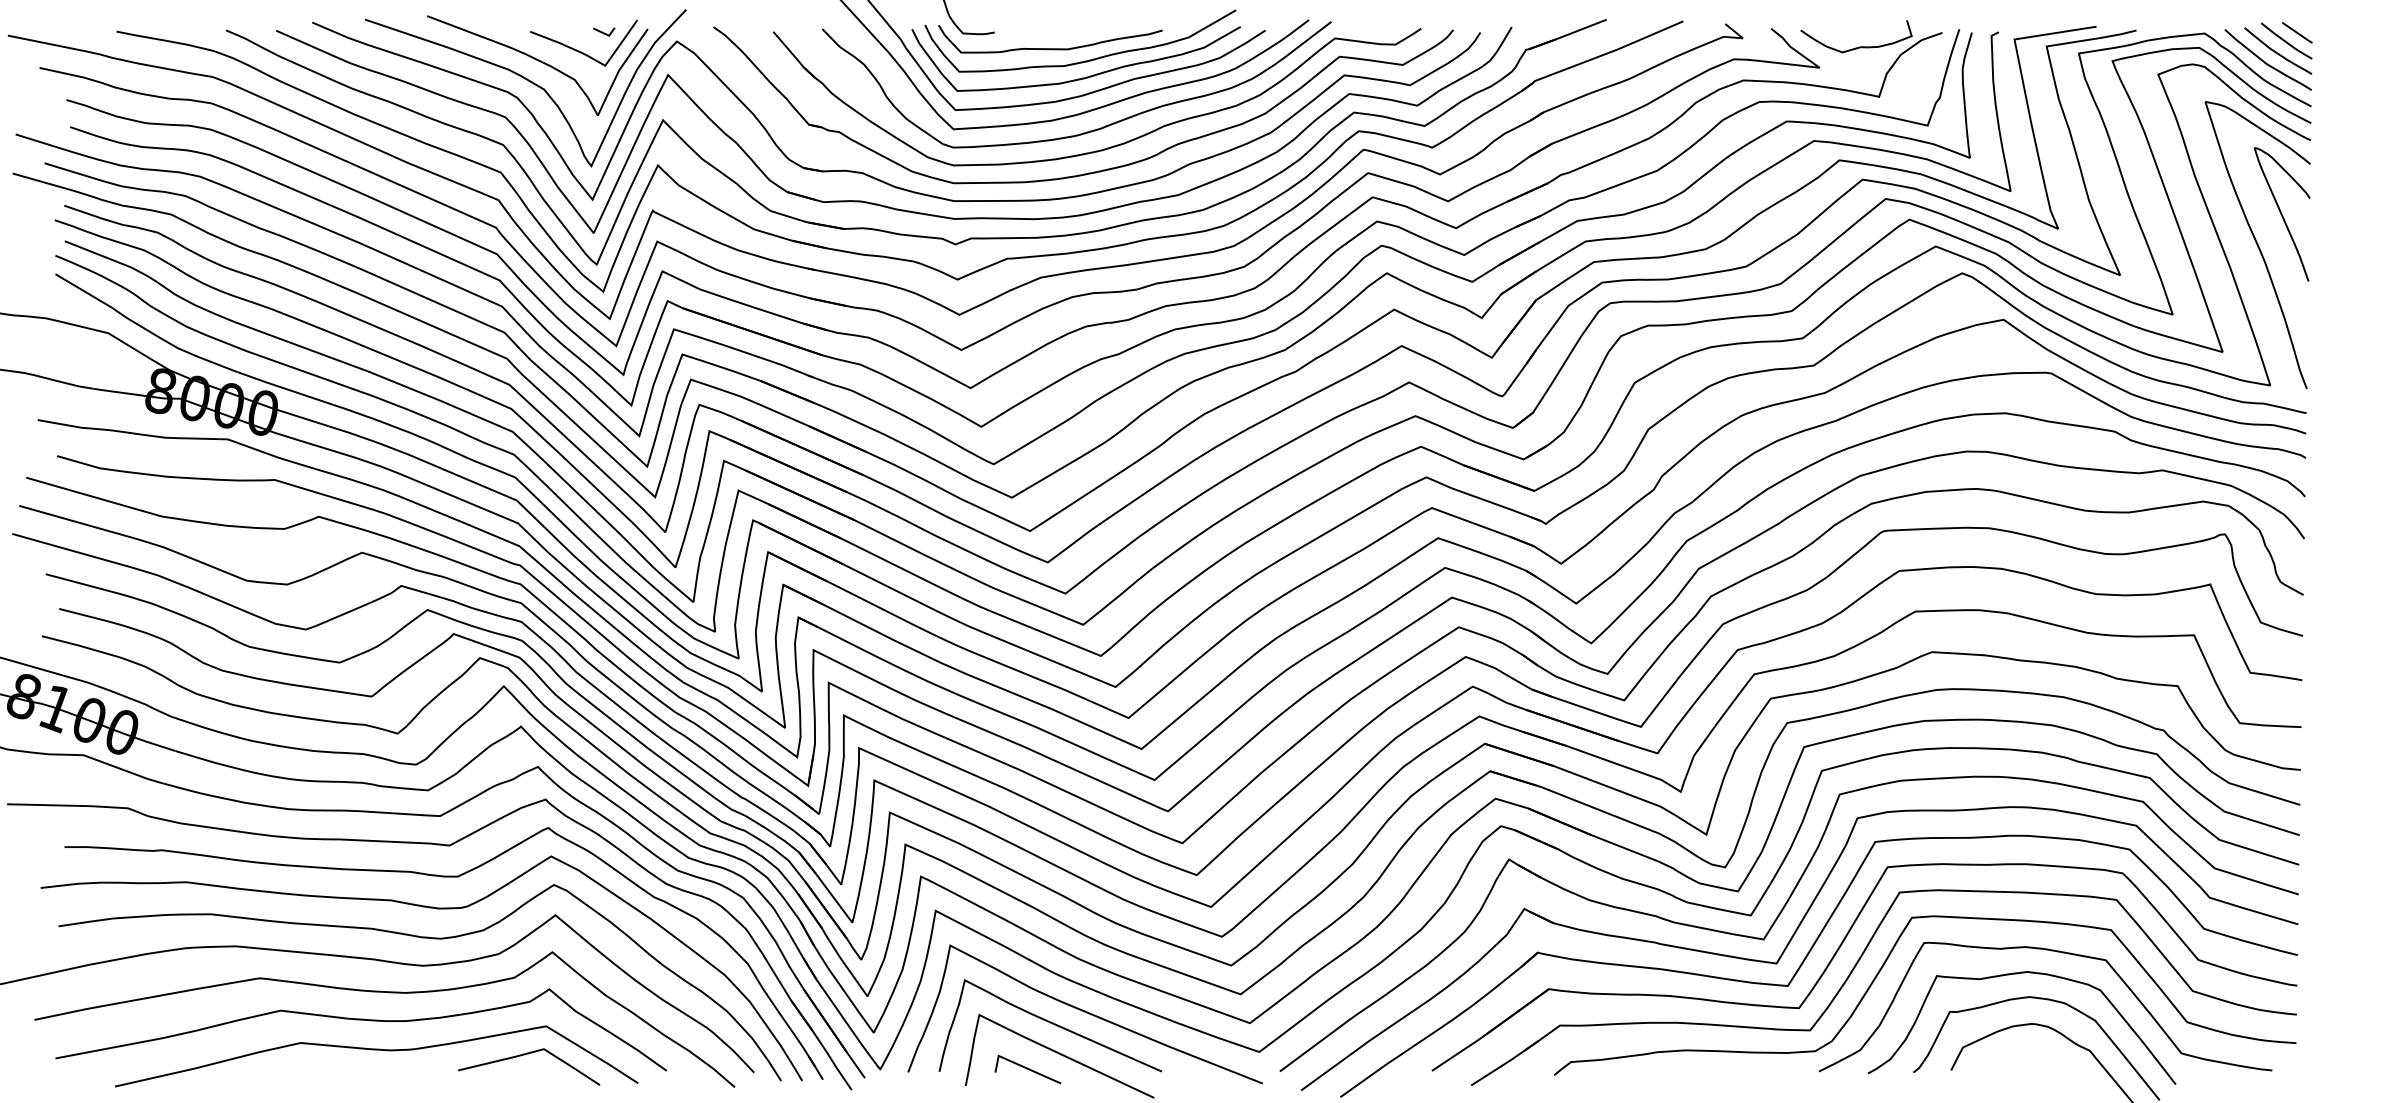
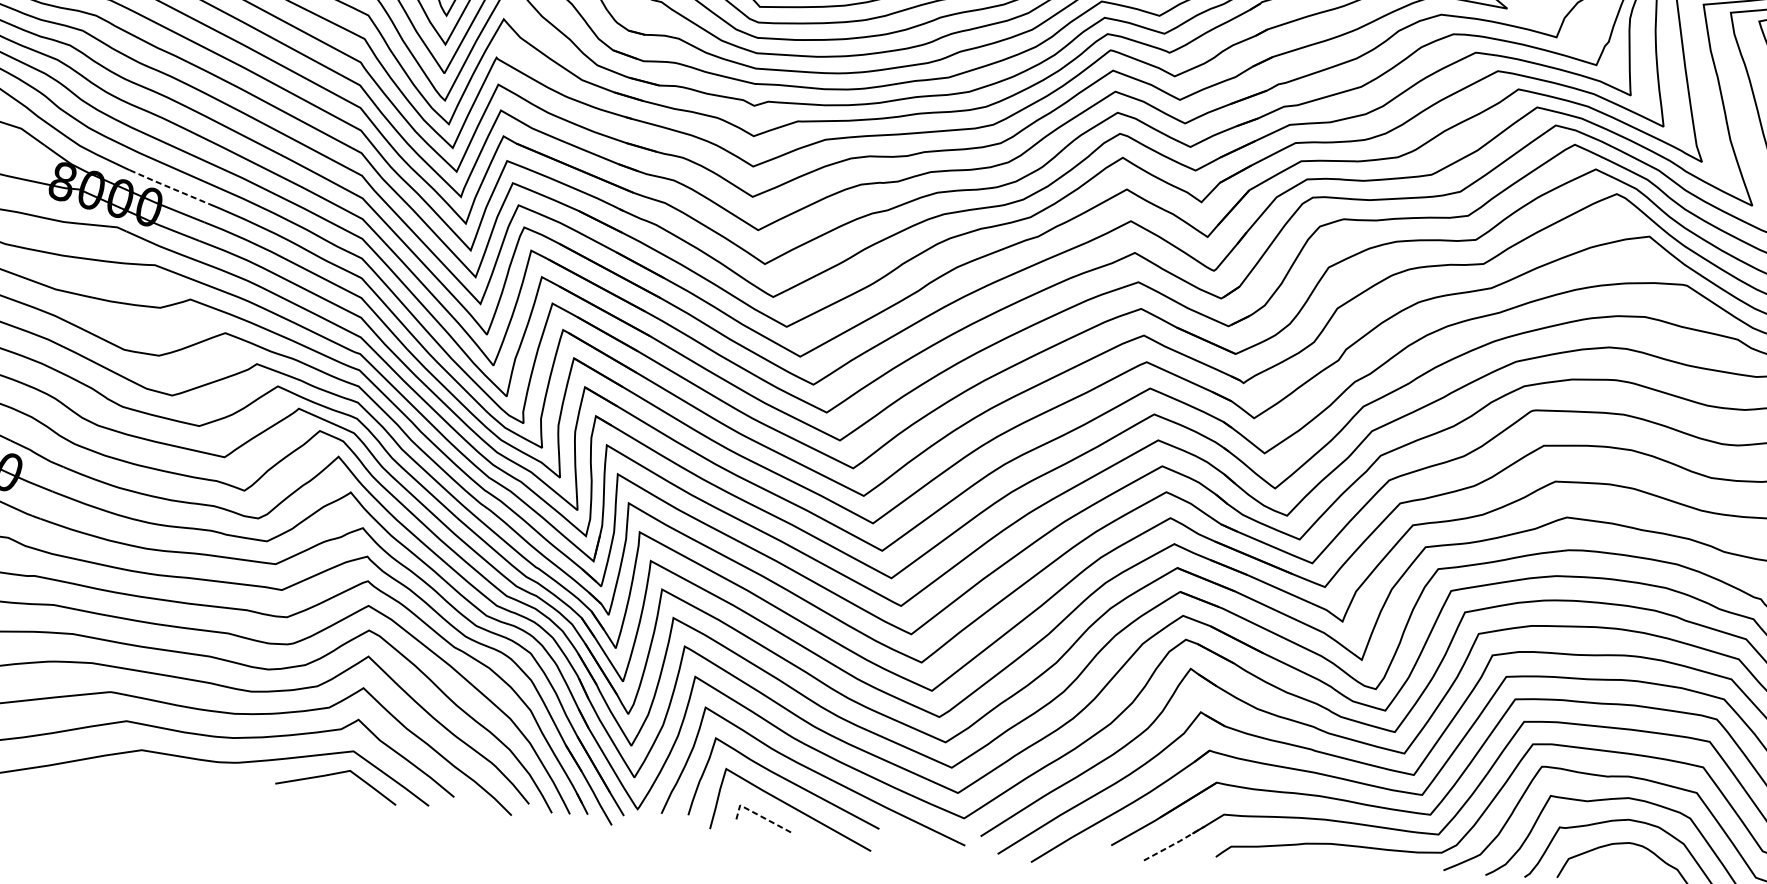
line: (285, 388) -> (169, 187), solid -> dashed
line: (1506, 1063) -> (1175, 843), solid -> dashed
line: (1021, 1065) -> (759, 814), solid -> dashed

